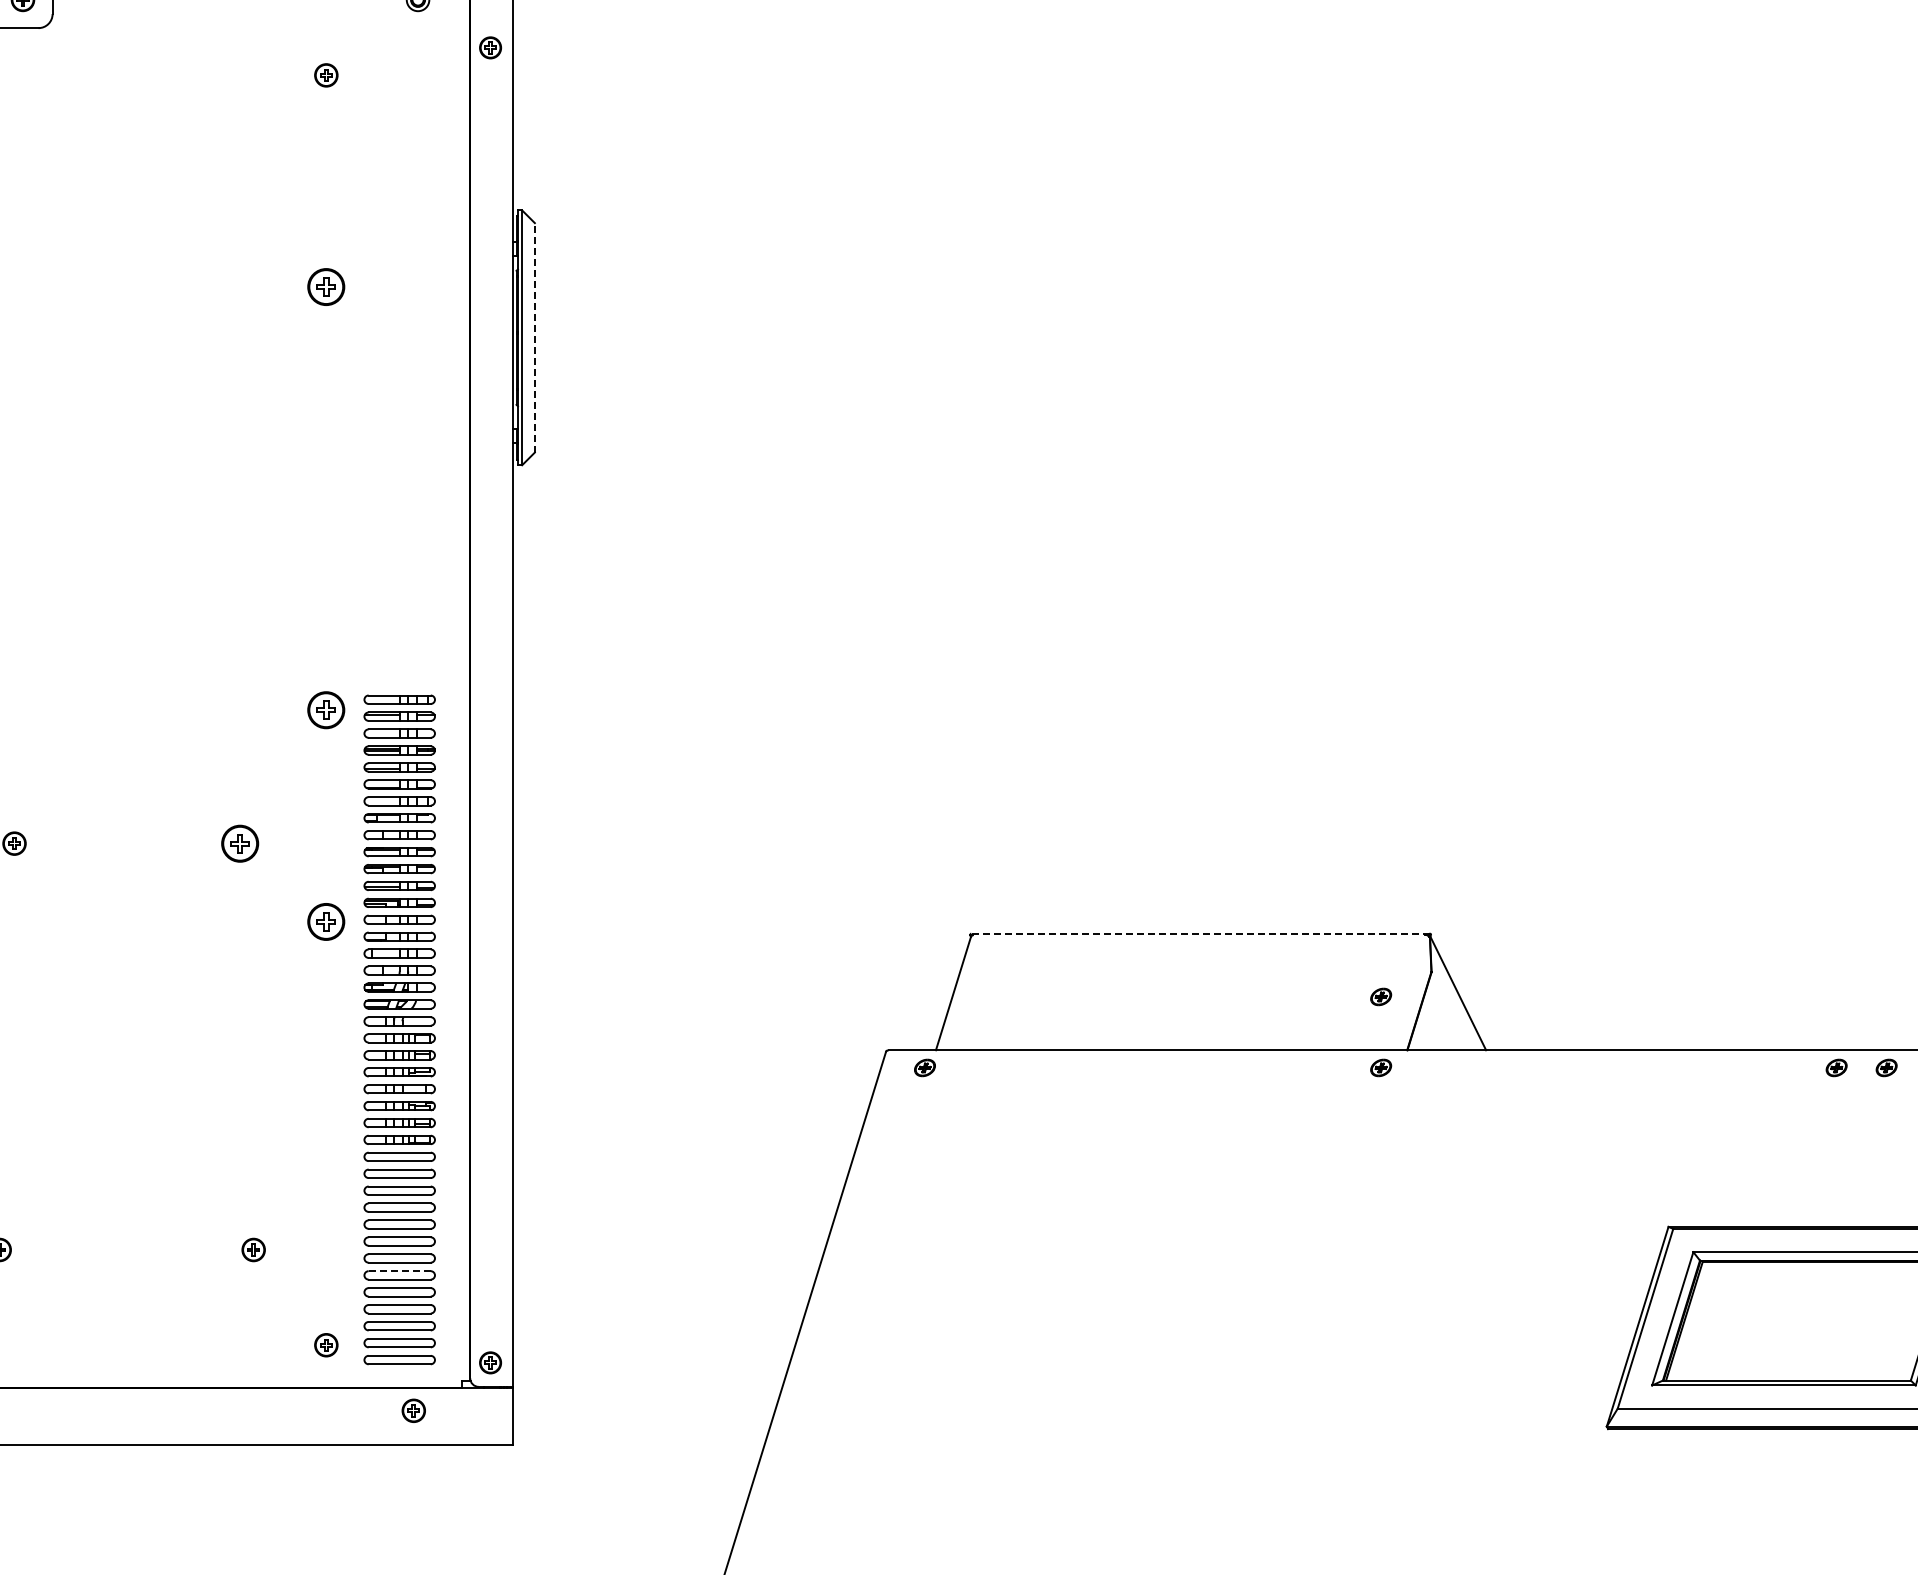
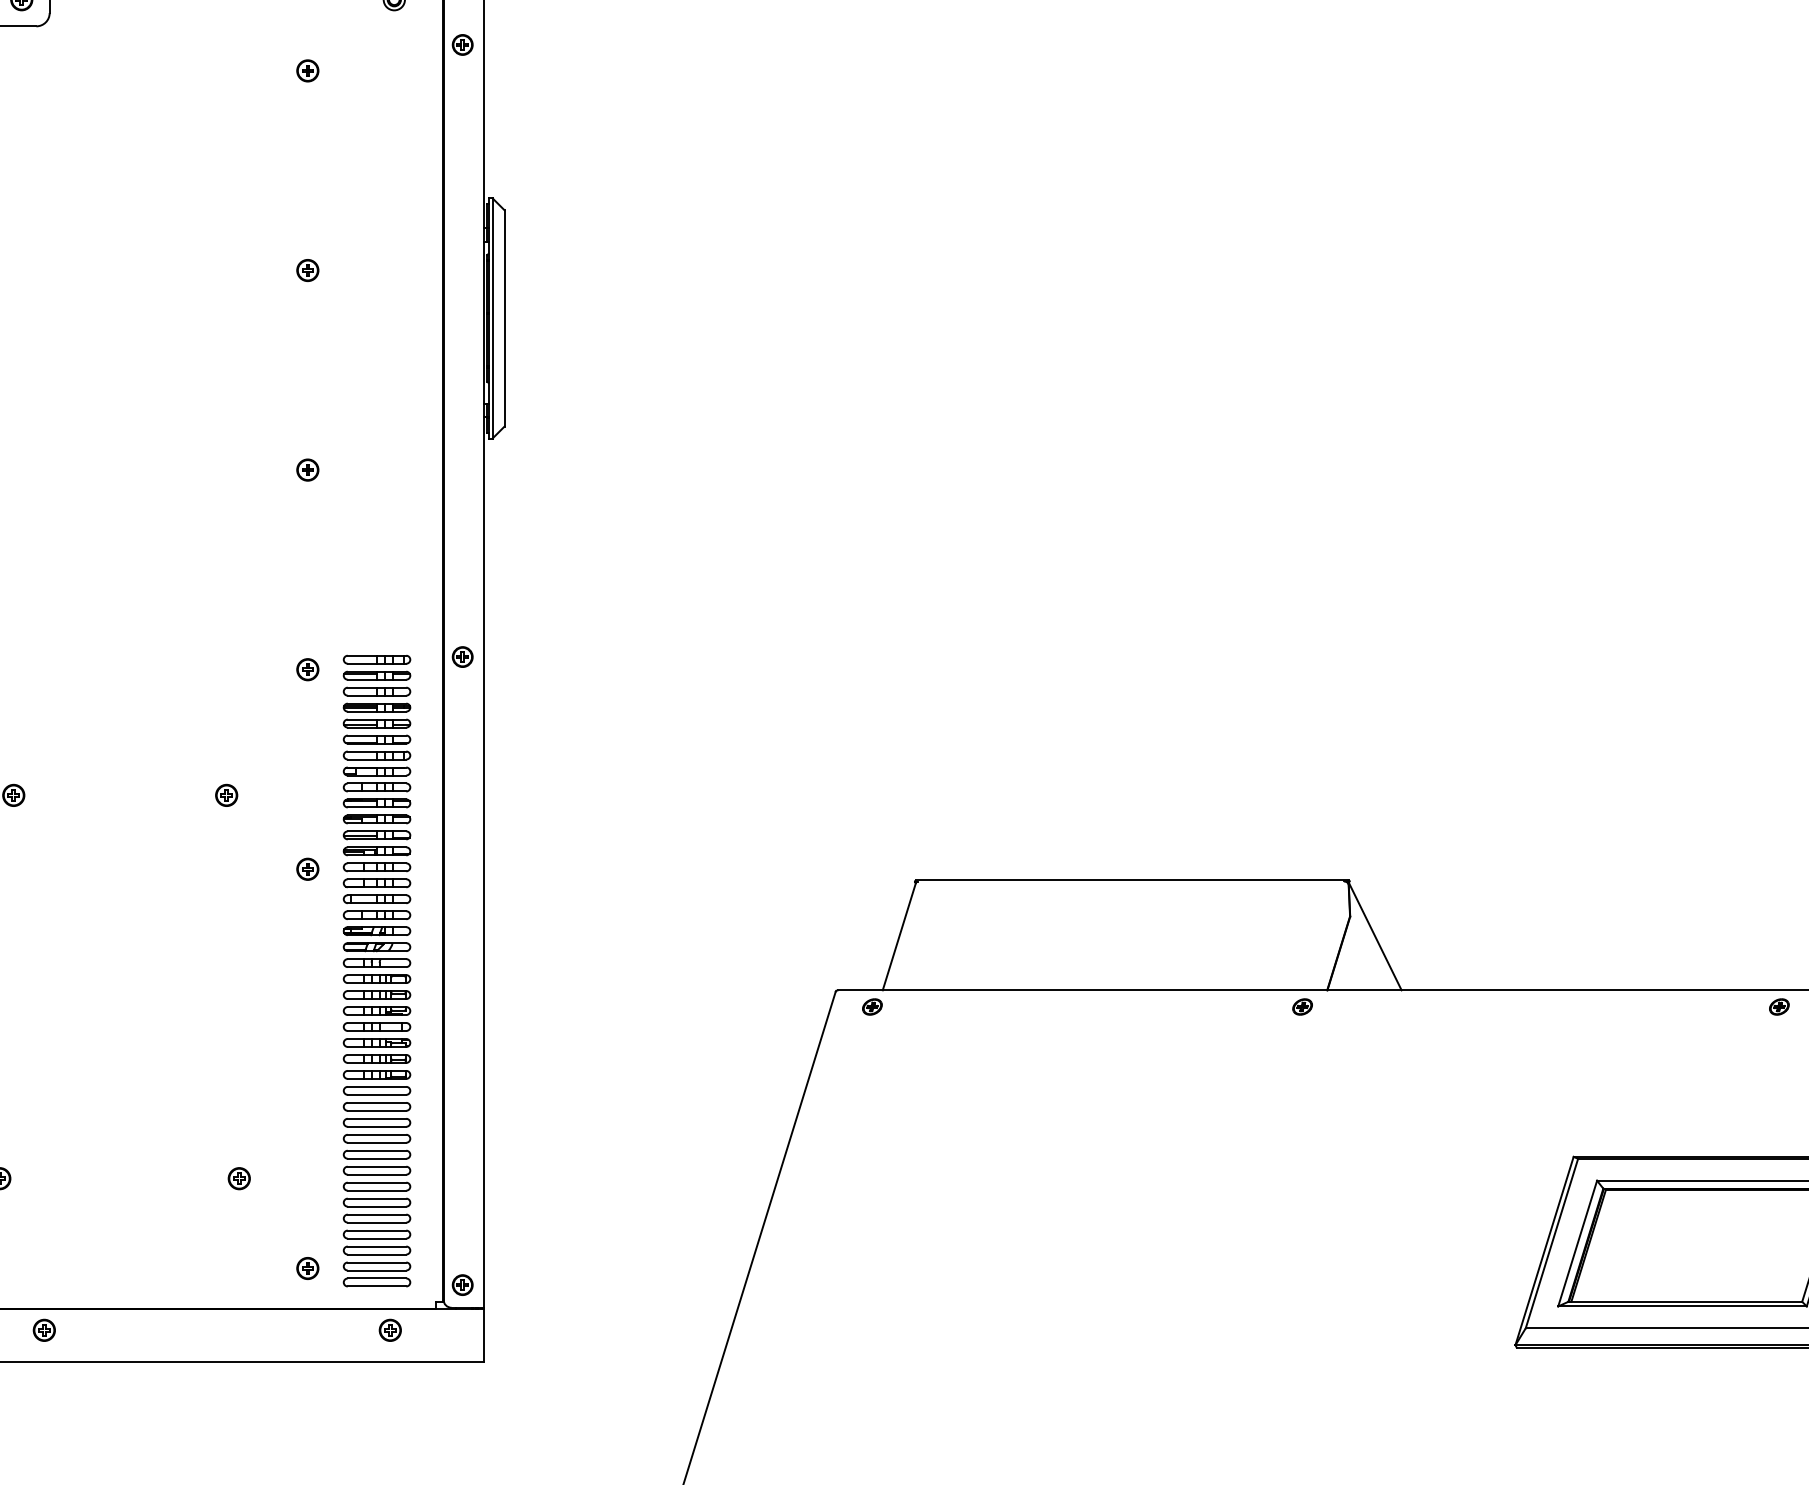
part: (326, 286) -> (307, 270), size x0.62
line: (534, 337) -> (504, 318), dashed -> solid
part: (326, 498) -> (307, 469), added
part: (490, 696) -> (462, 656), added
part: (326, 710) -> (307, 669), size x0.62
part: (240, 843) -> (226, 795), size x0.62
part: (326, 921) -> (307, 868), size x0.62
line: (1200, 933) -> (1132, 880), dashed -> solid
part: (1381, 996) -> (1302, 939), removed
part: (1836, 1067) -> (1732, 1006), removed
line: (400, 1271) -> (377, 1198), dashed -> solid
part: (46, 1410) -> (43, 1330), added

